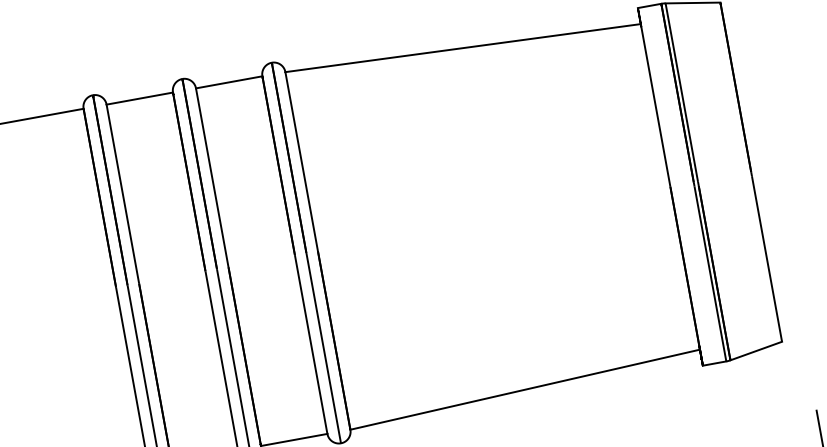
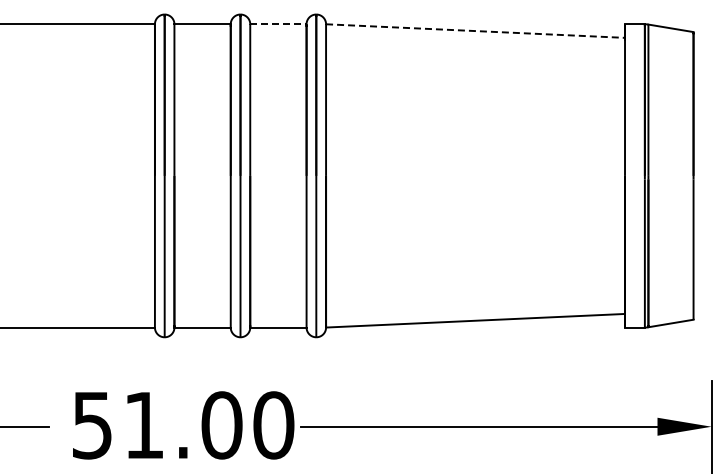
line: (463, 48) -> (475, 31), solid -> dashed
line: (229, 82) -> (278, 24), solid -> dashed

